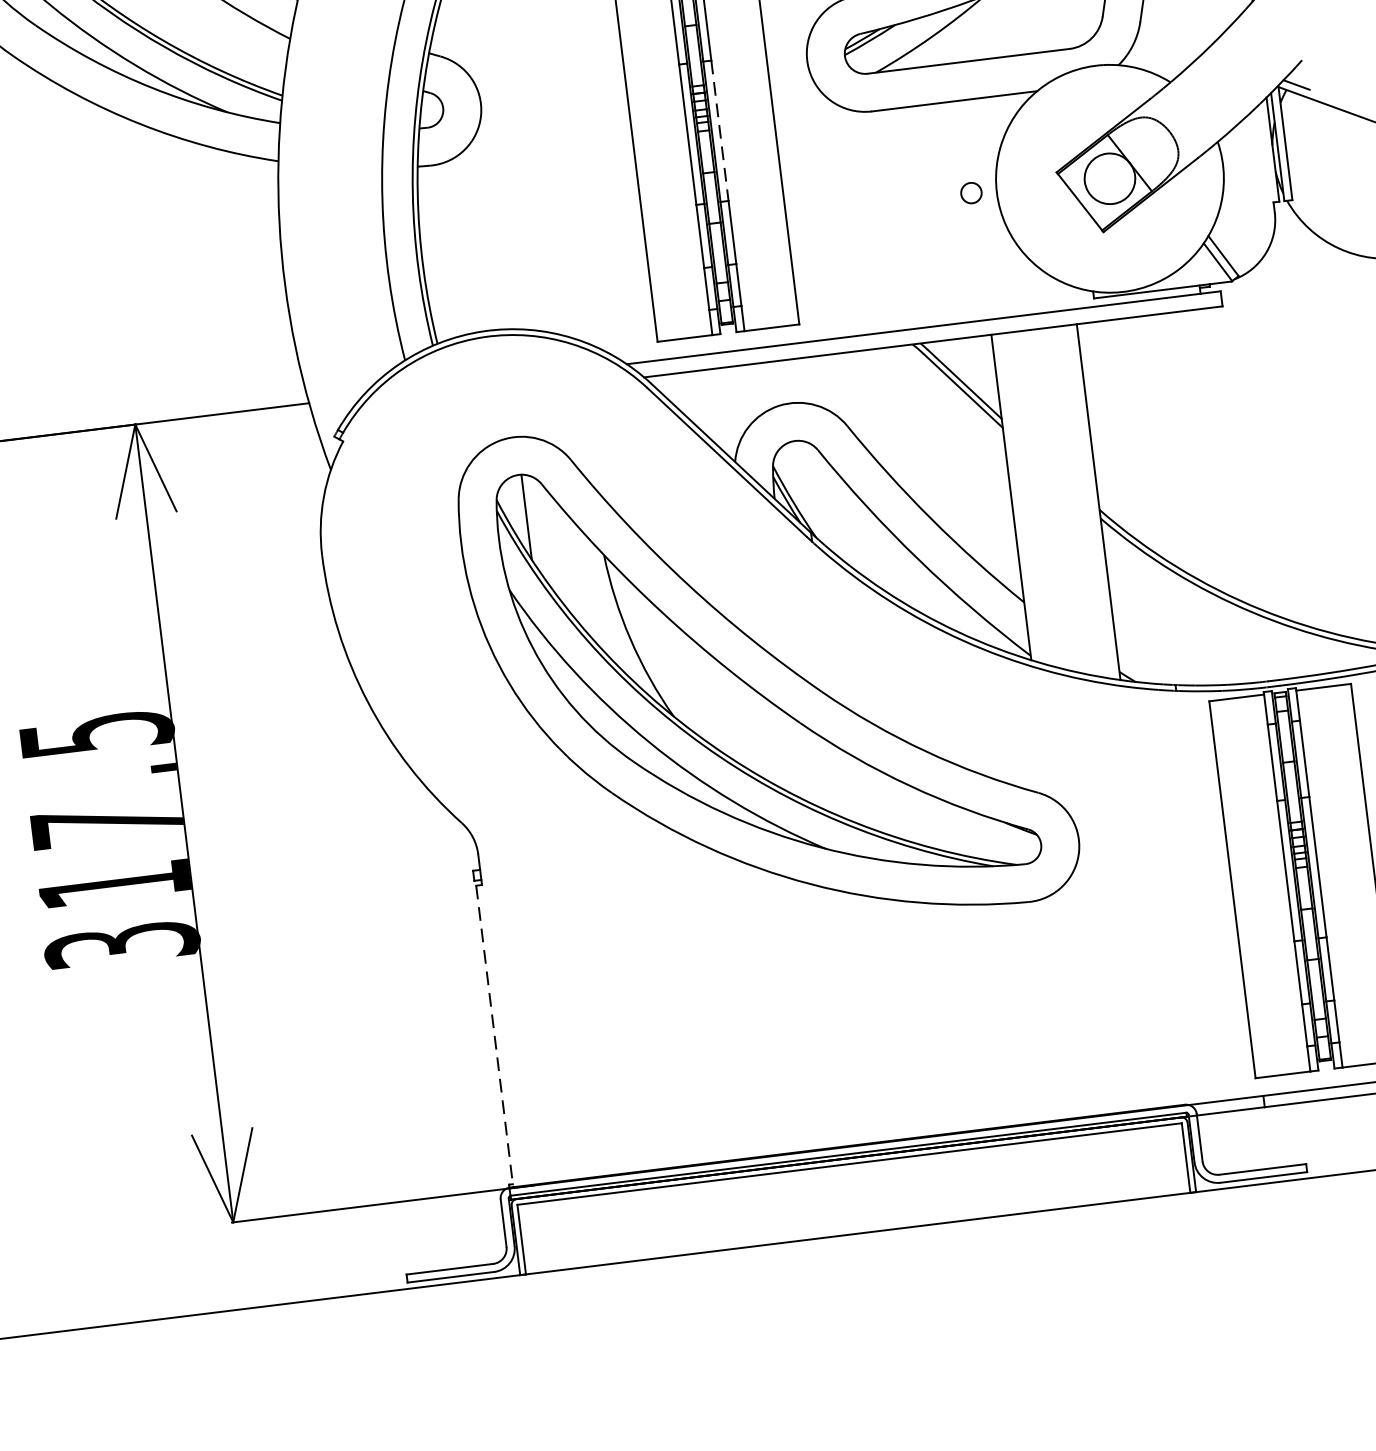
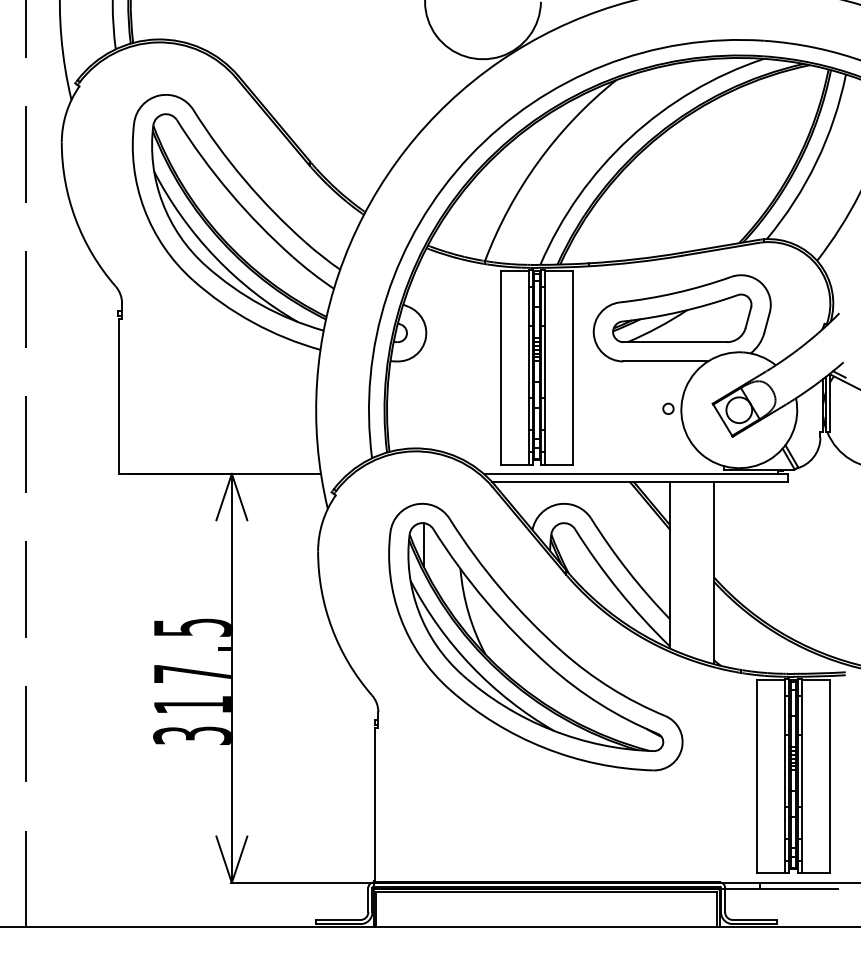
line: (720, 130) -> (545, 361), dashed -> solid
line: (494, 1037) -> (375, 805), dashed -> solid

